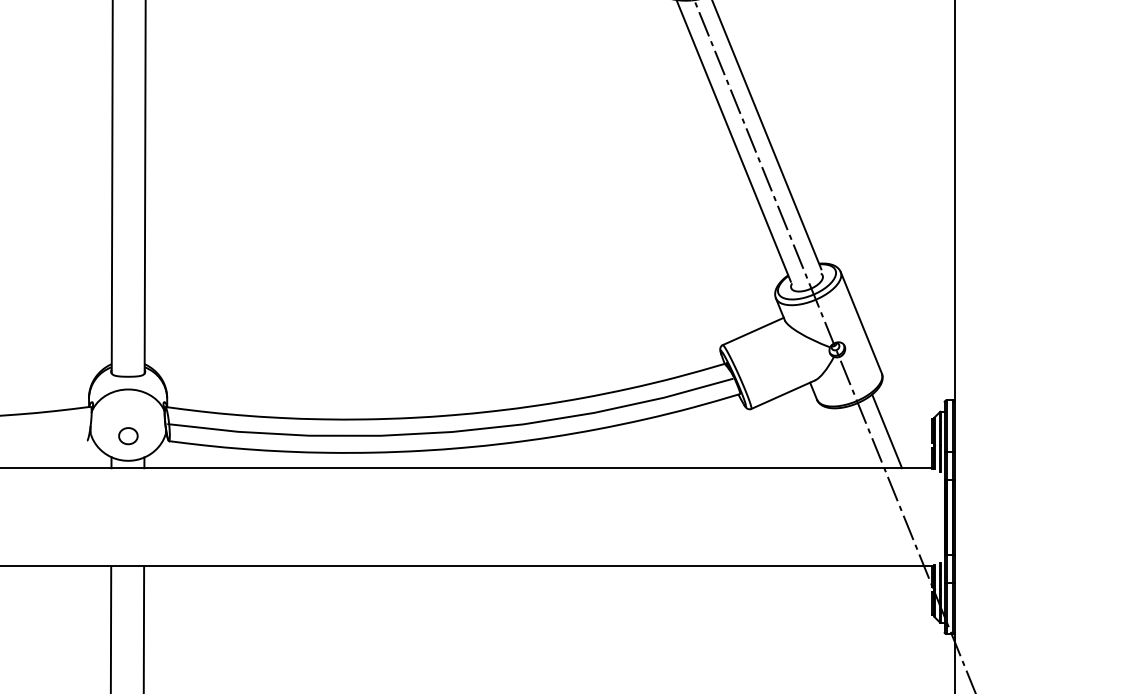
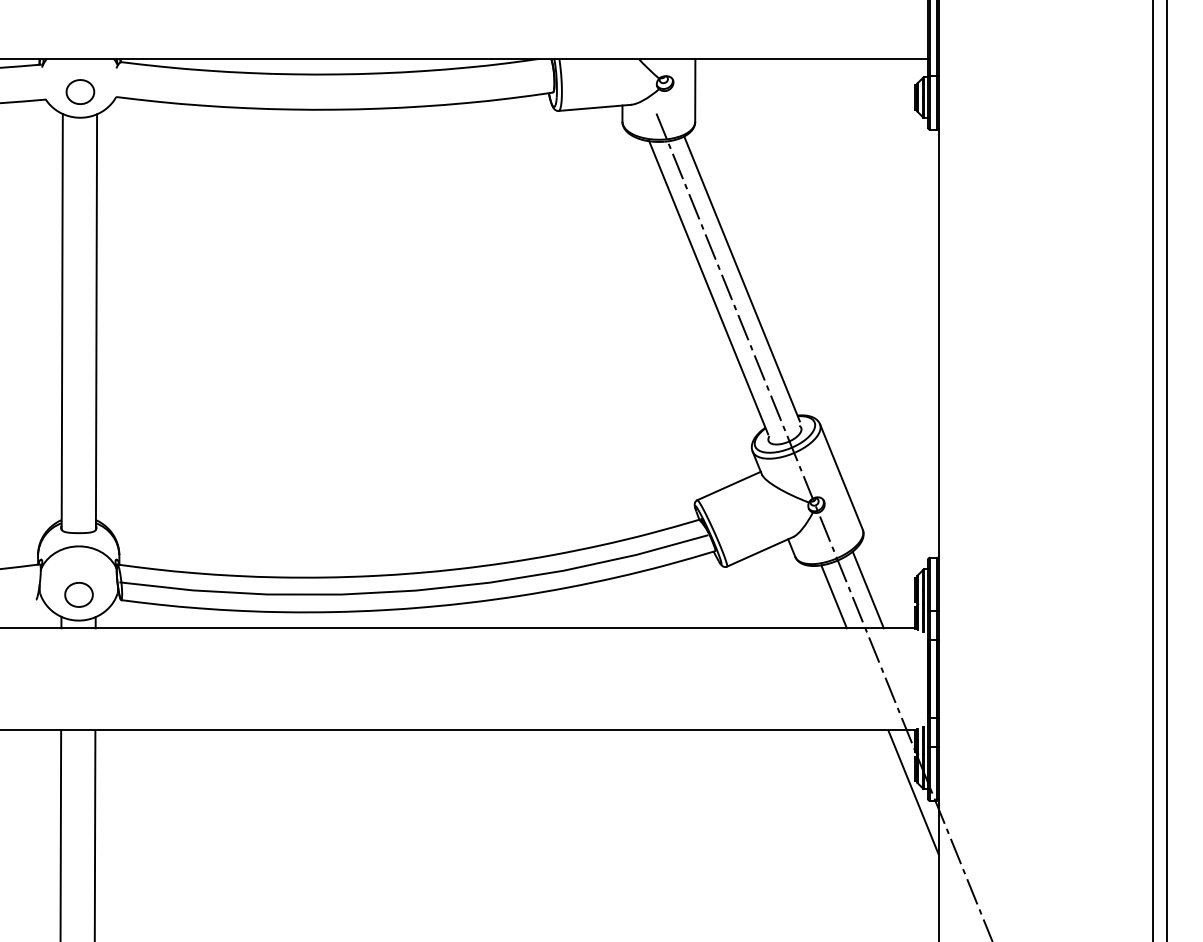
part: (127, 435) -> (78, 594), size x1.43
line: (853, 437) -> (833, 596), added
line: (930, 626) -> (913, 792), added

